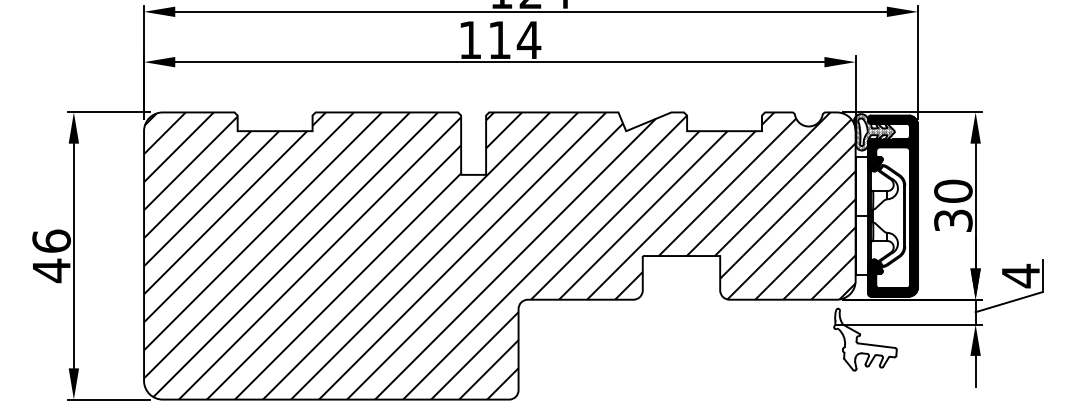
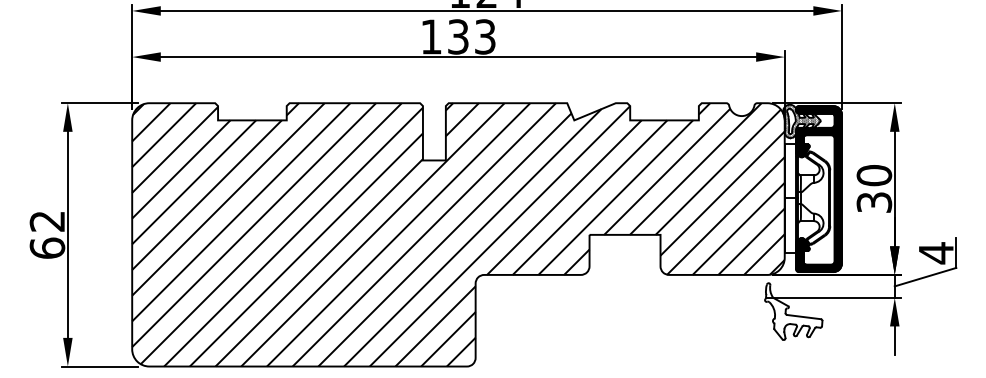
text: (514, 39) -> (471, 36), 114 -> 133
text: (51, 256) -> (47, 235), 46 -> 62

